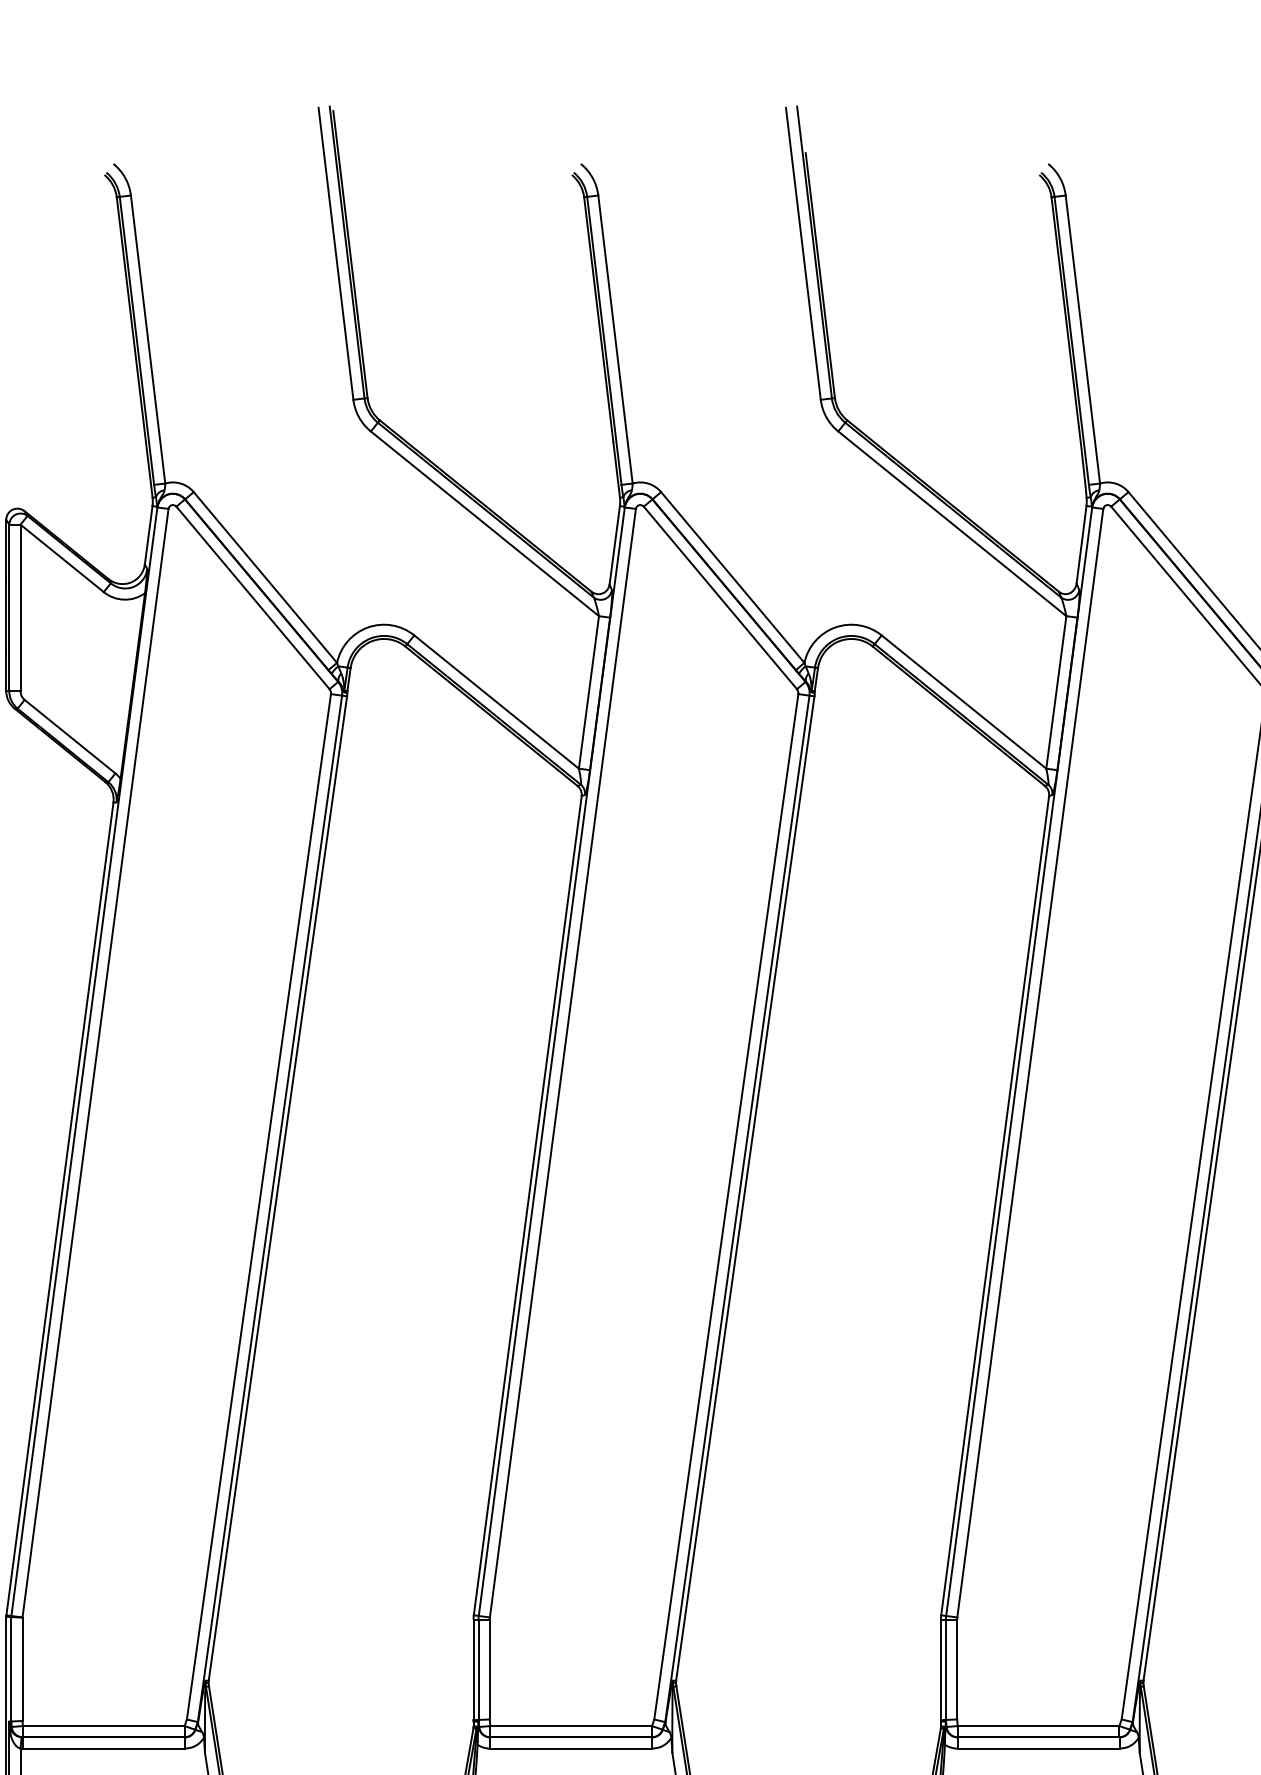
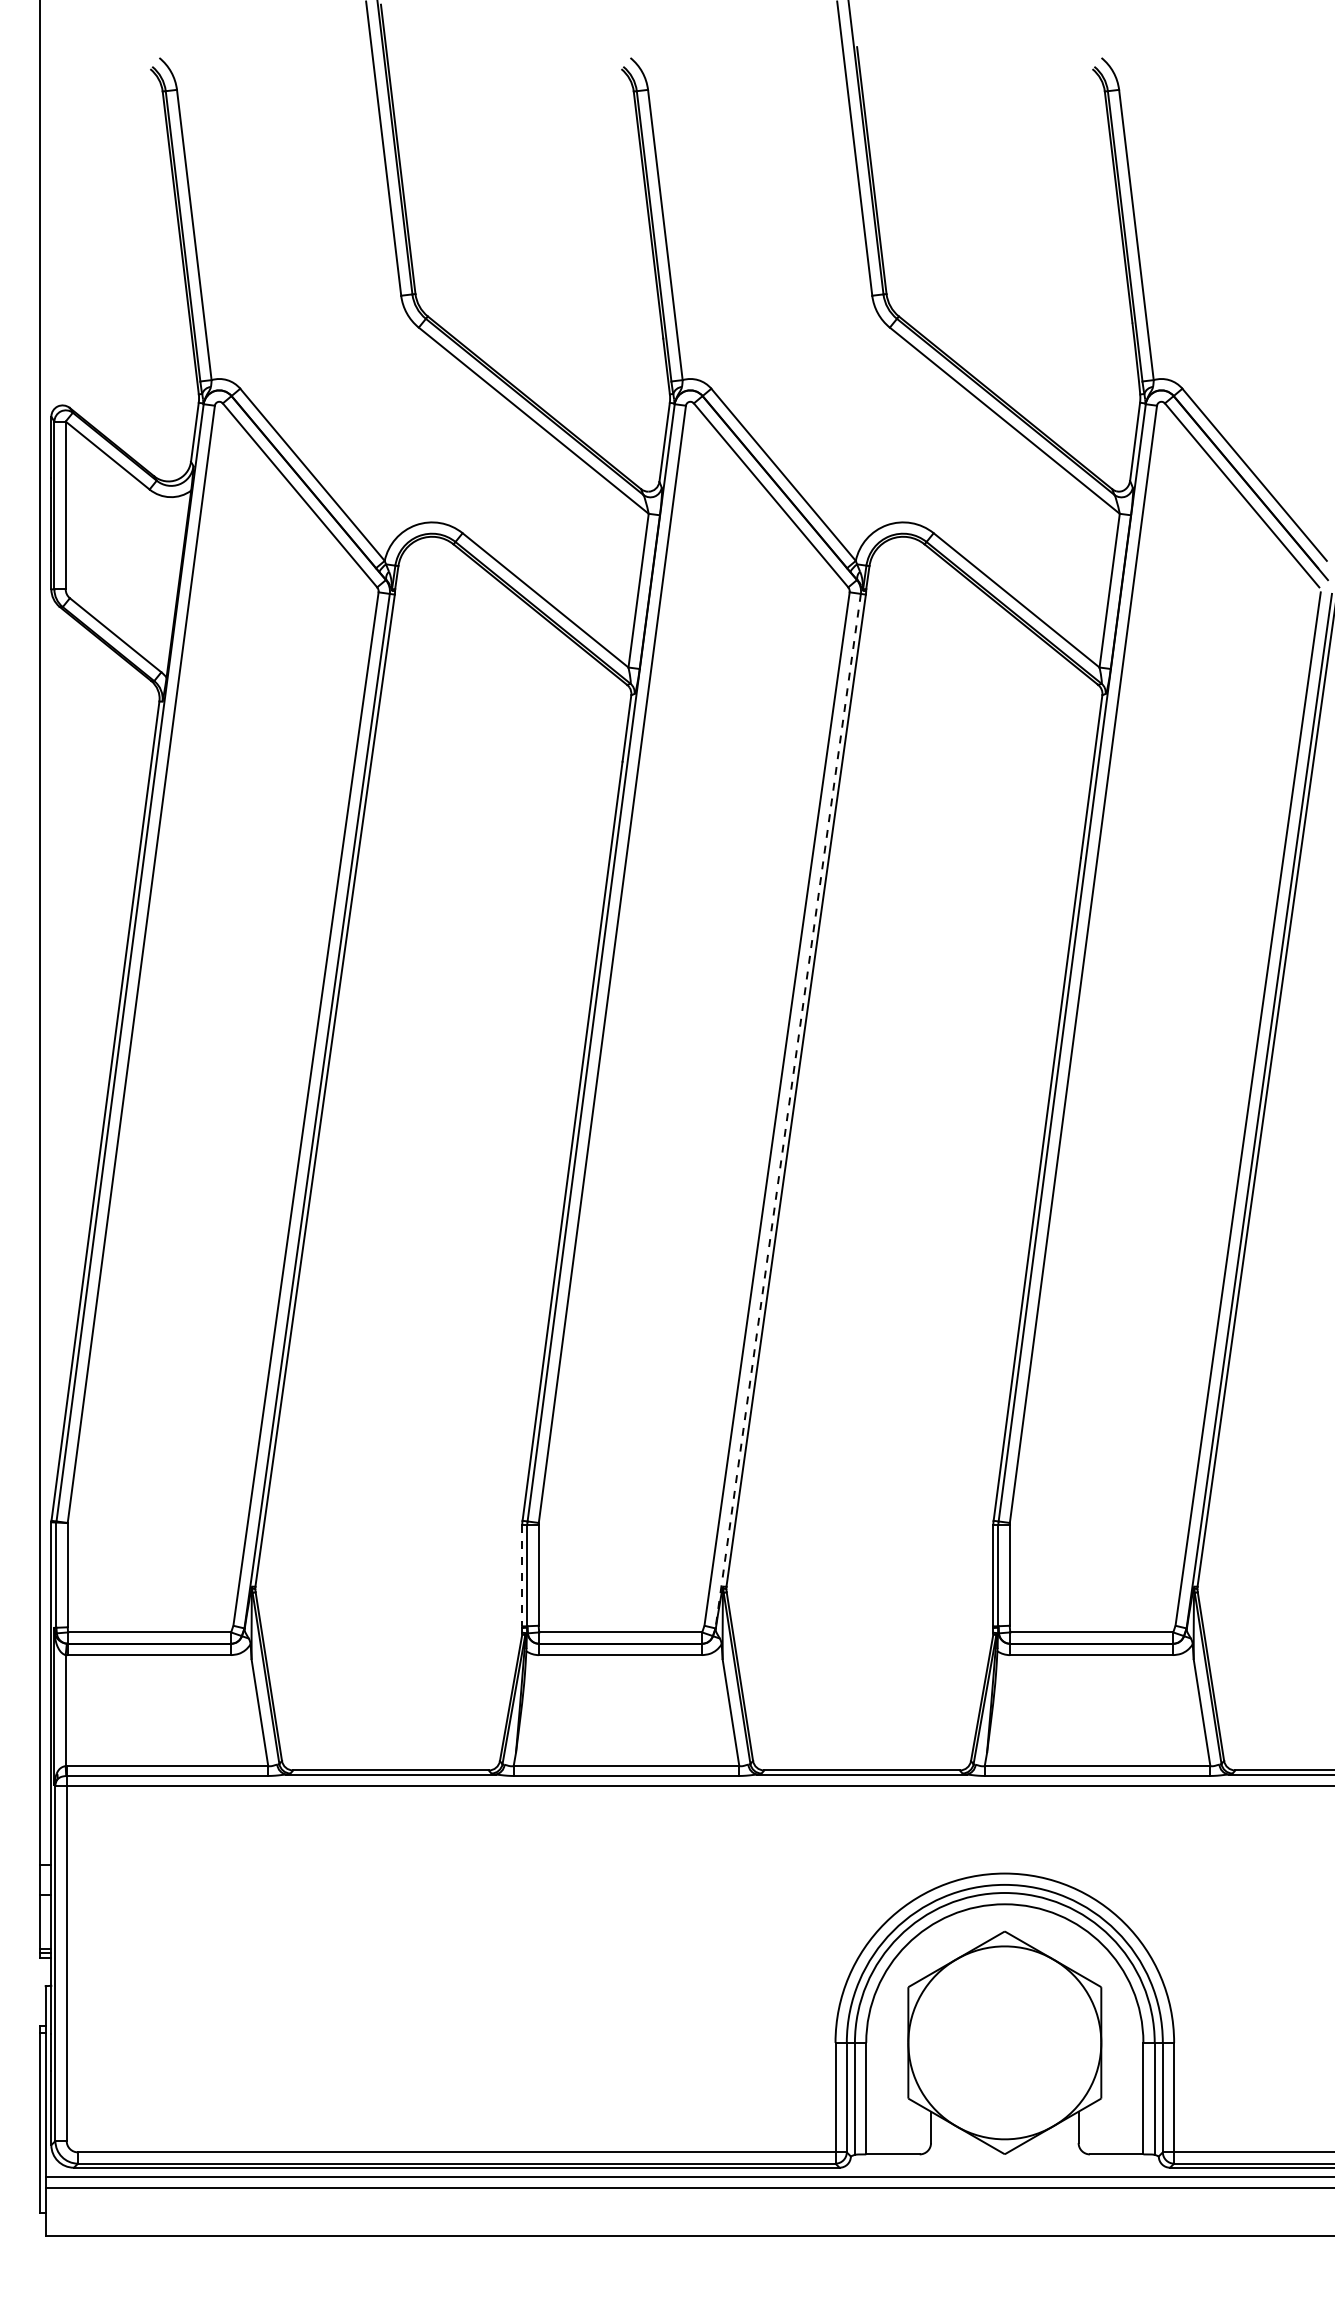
line: (737, 1209) -> (788, 1111), solid -> dashed
line: (473, 1669) -> (522, 1575), solid -> dashed

